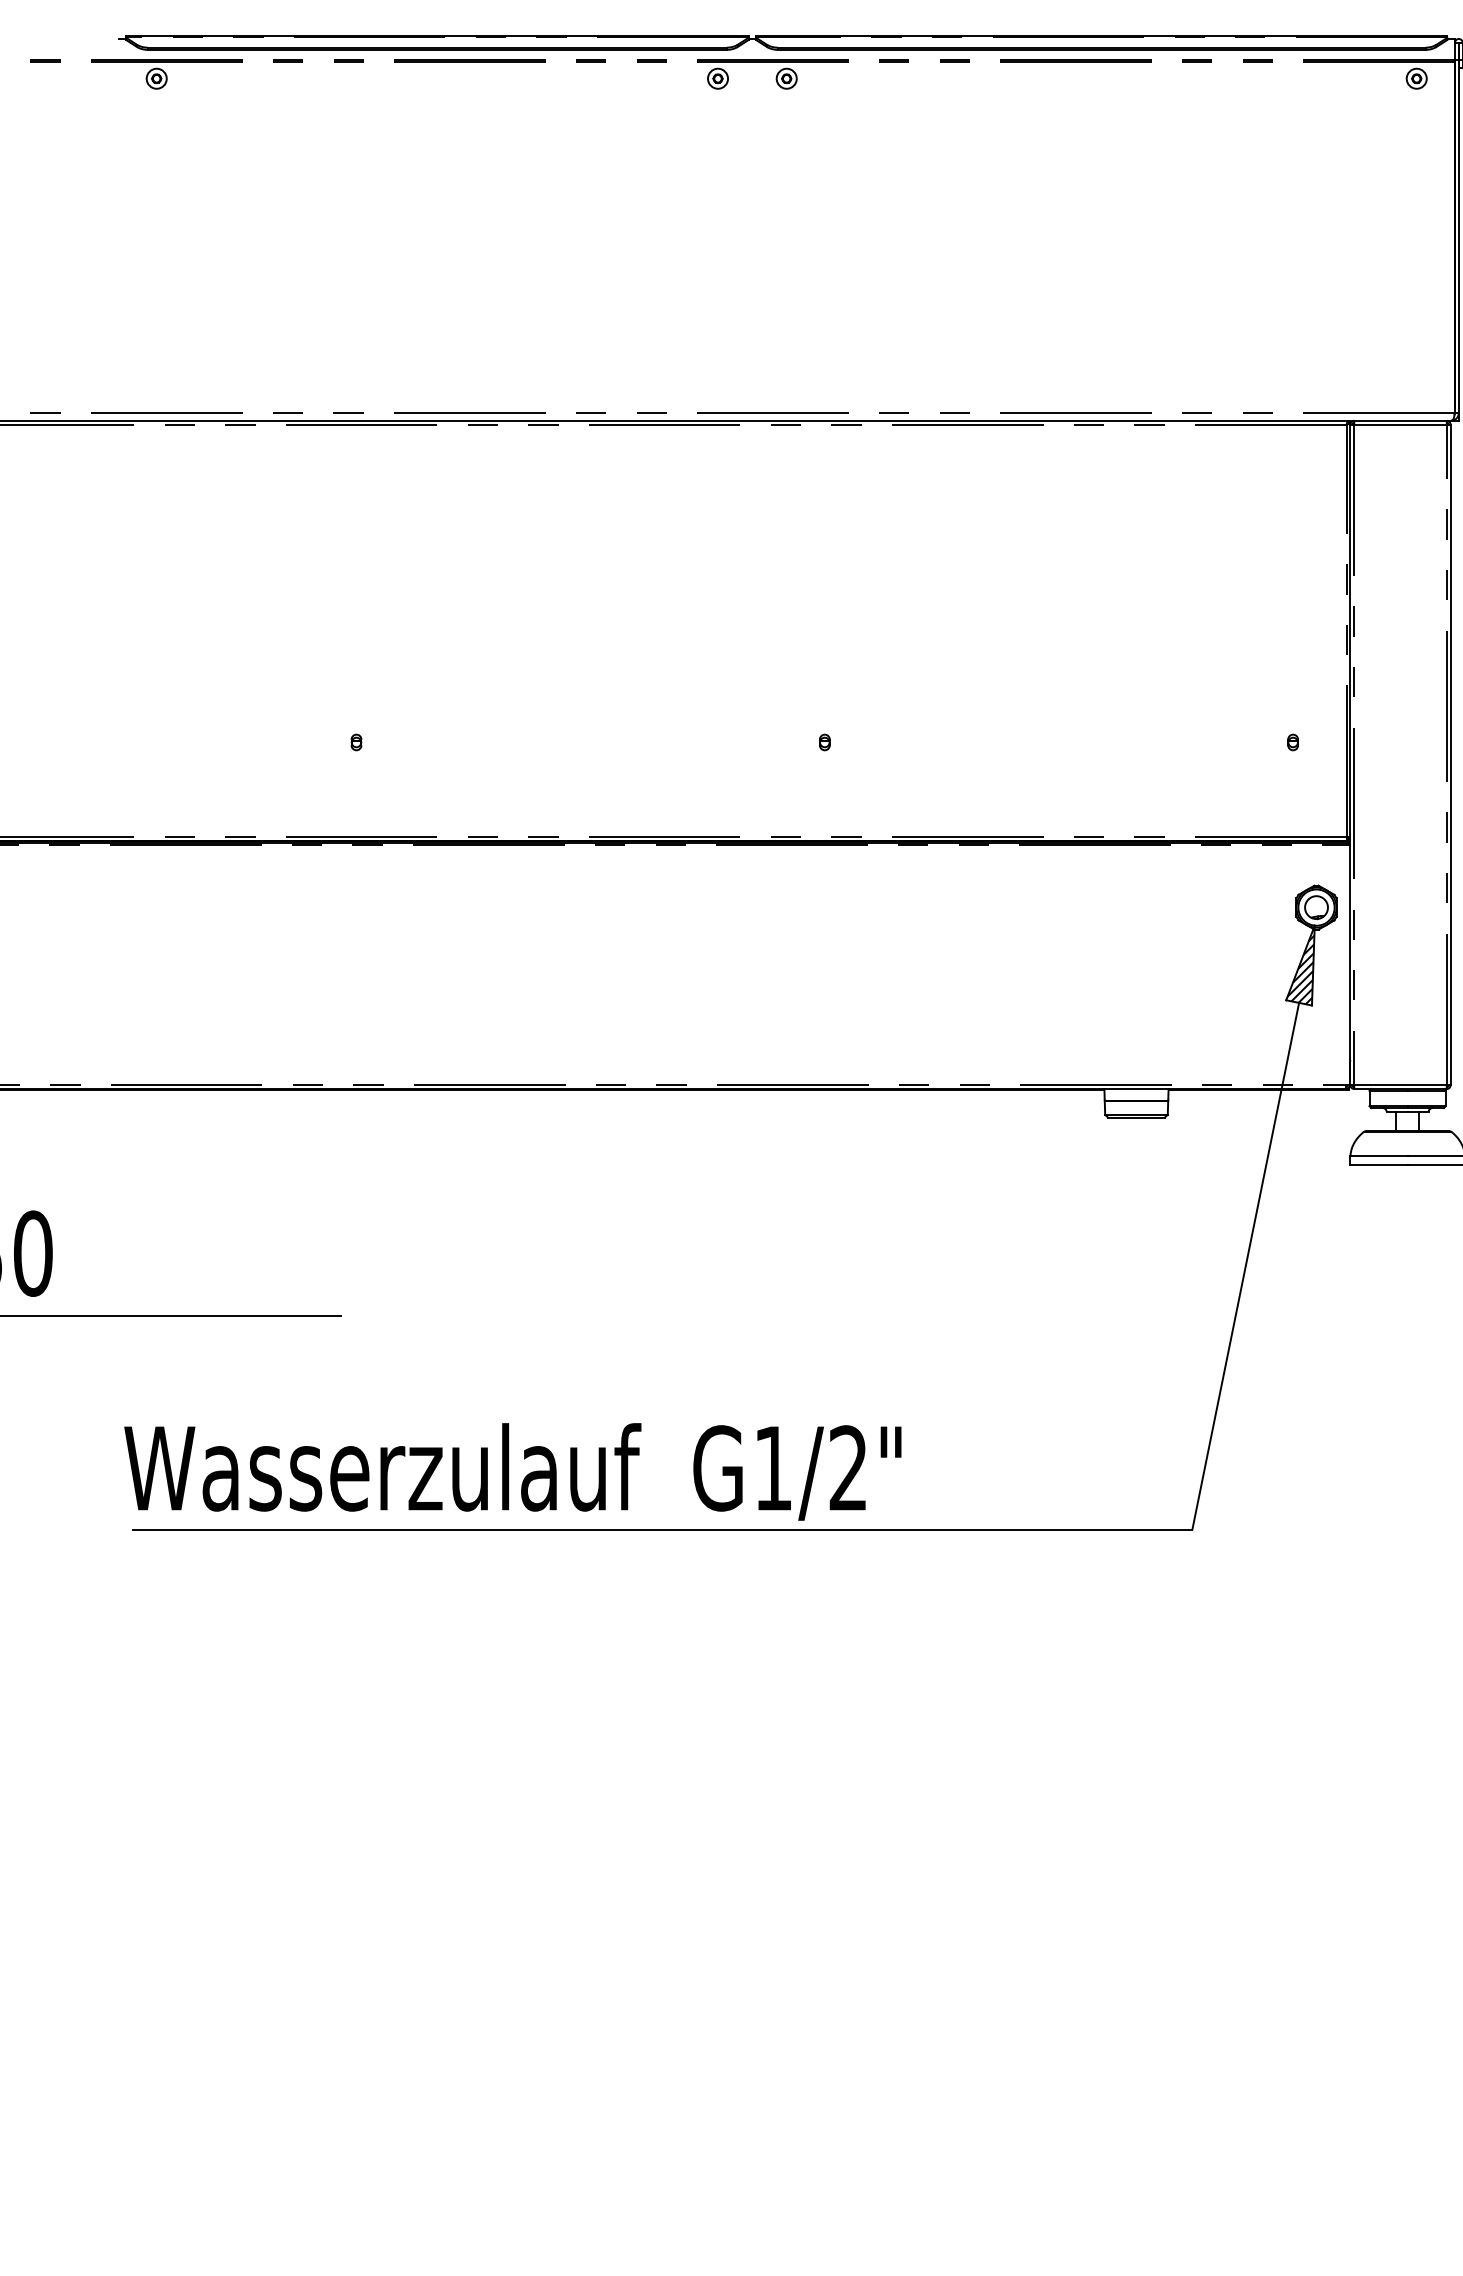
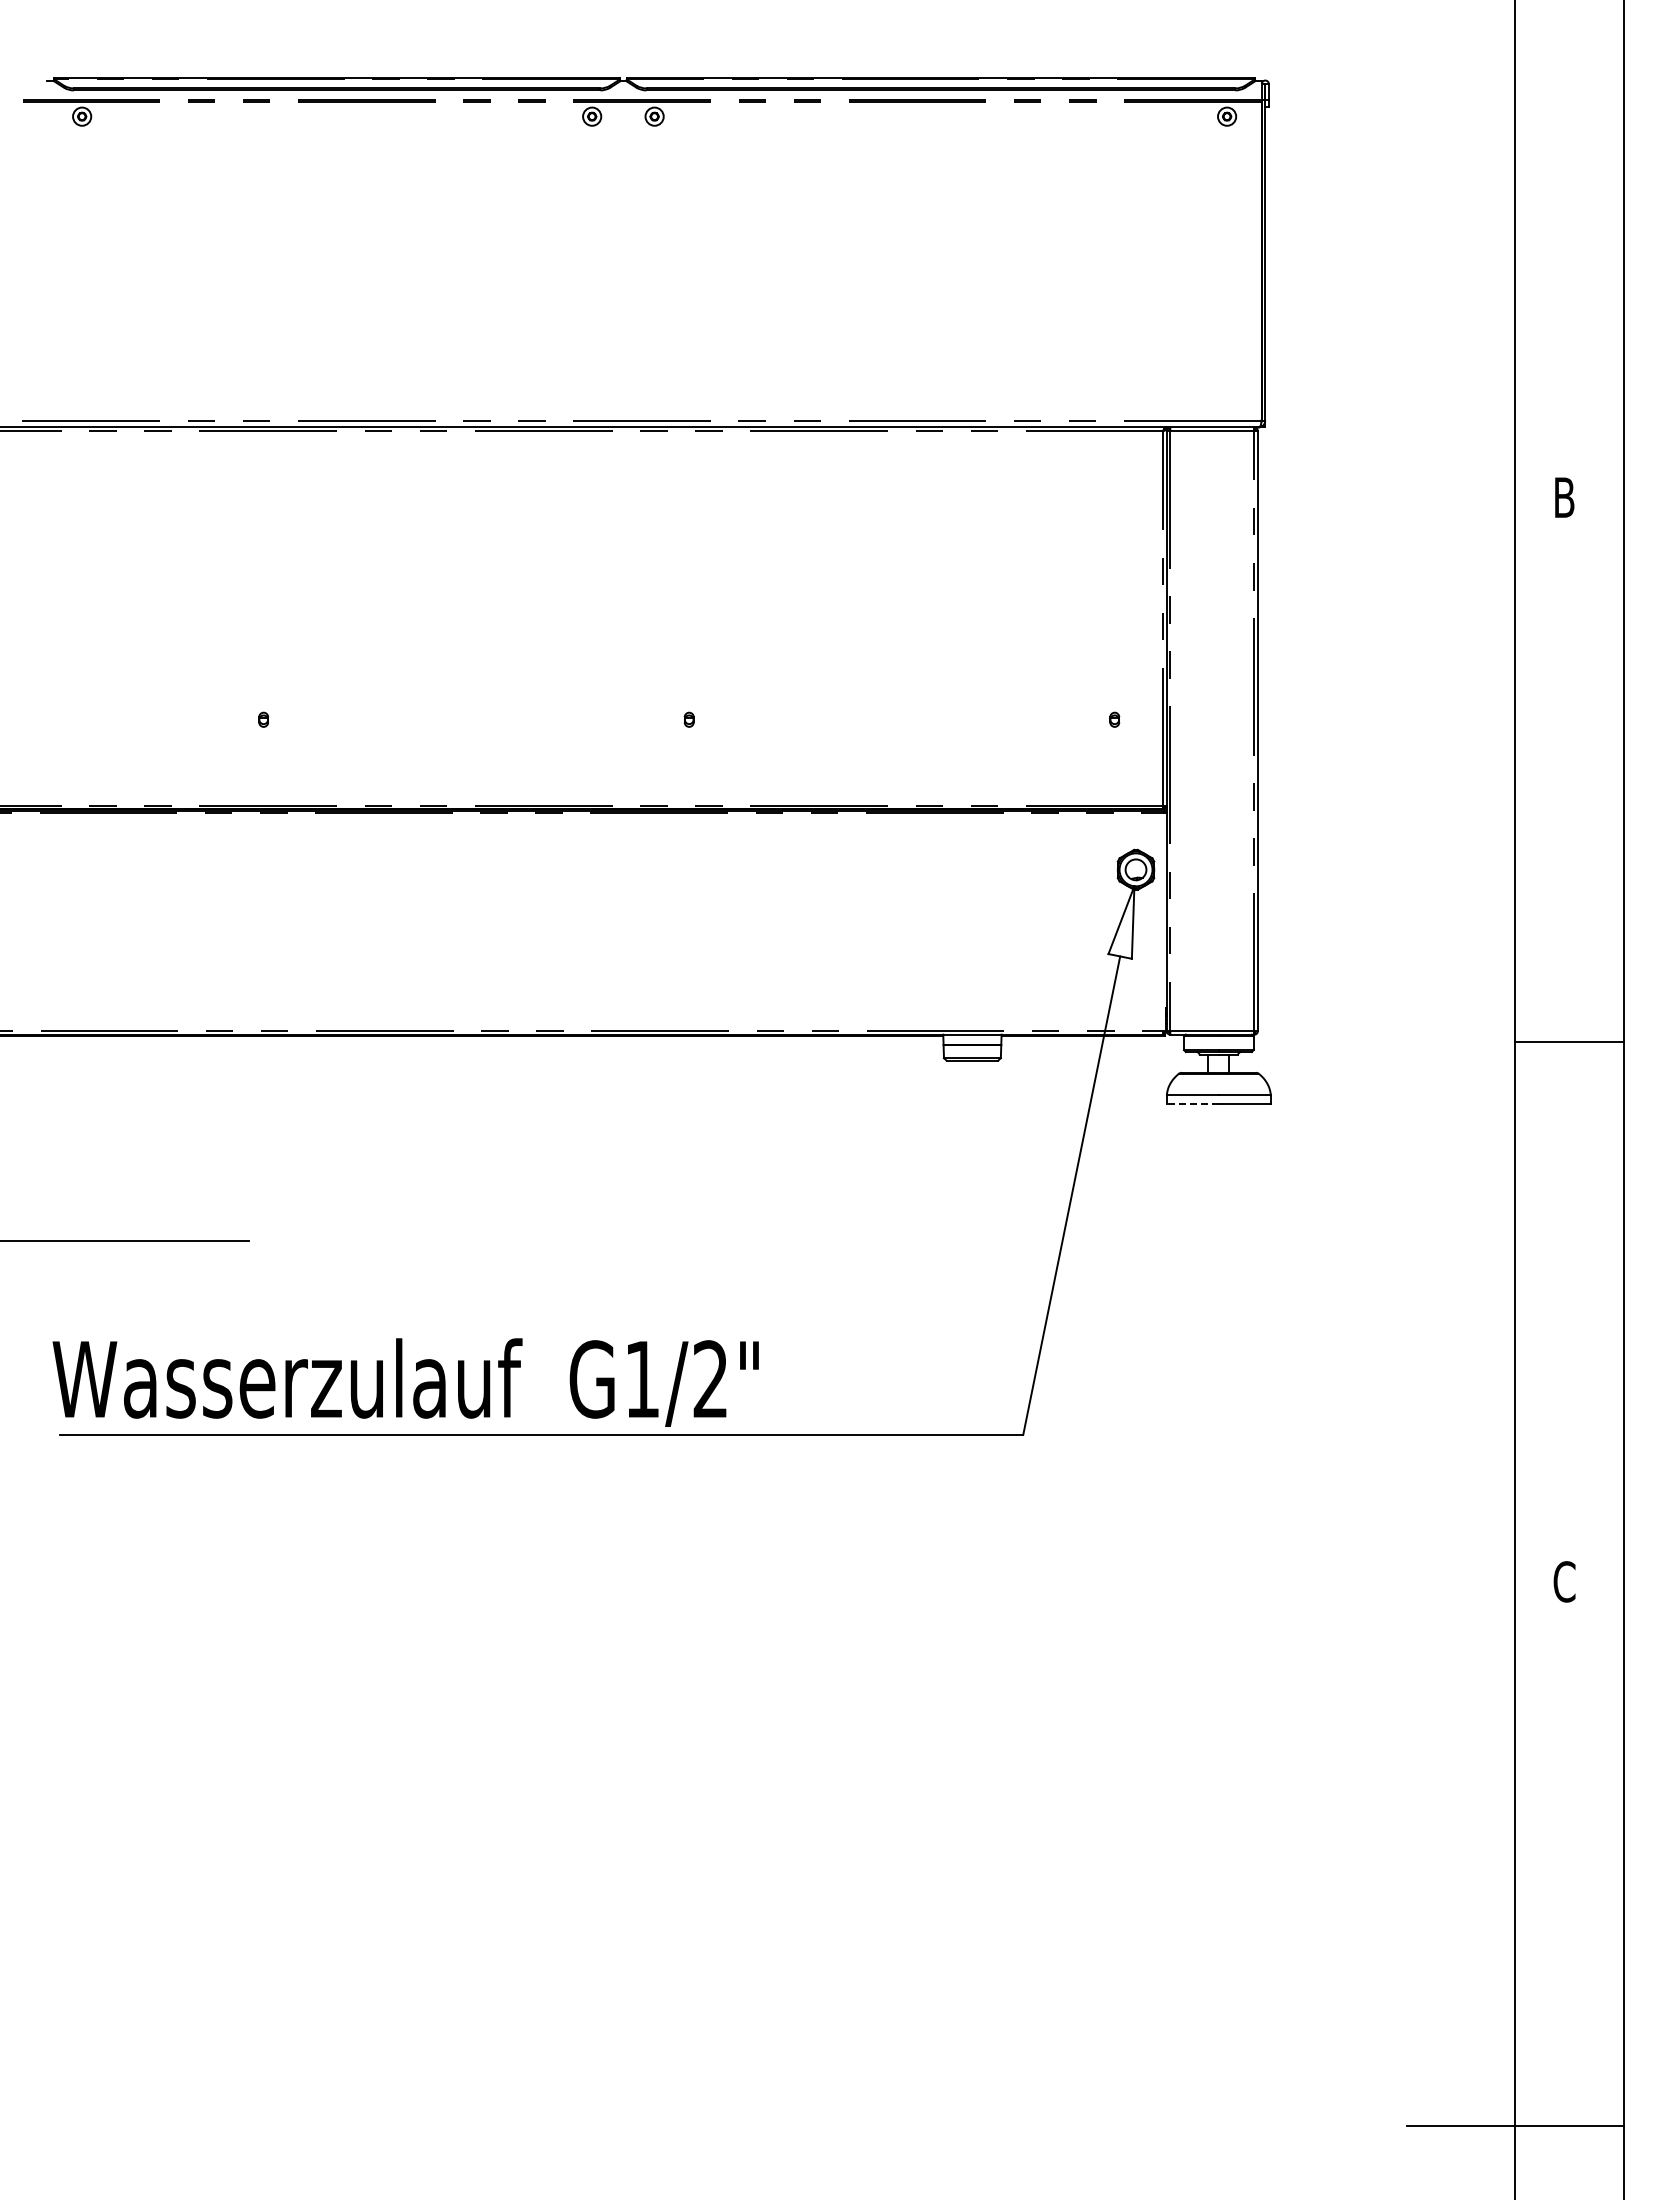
hatch: (1300, 965) -> (1121, 922), removed
line: (1378, 1165) -> (1192, 1104), solid -> dashed

